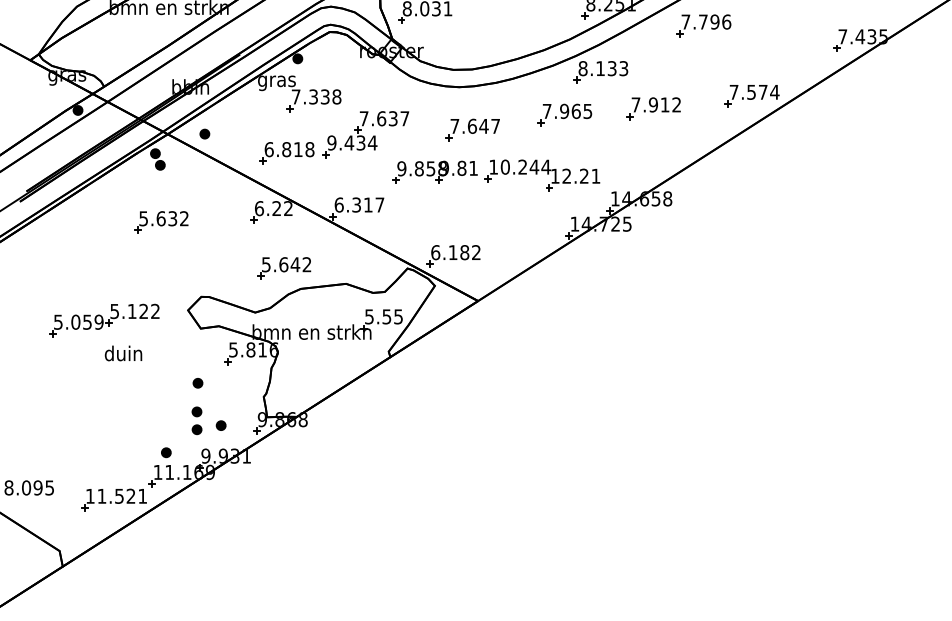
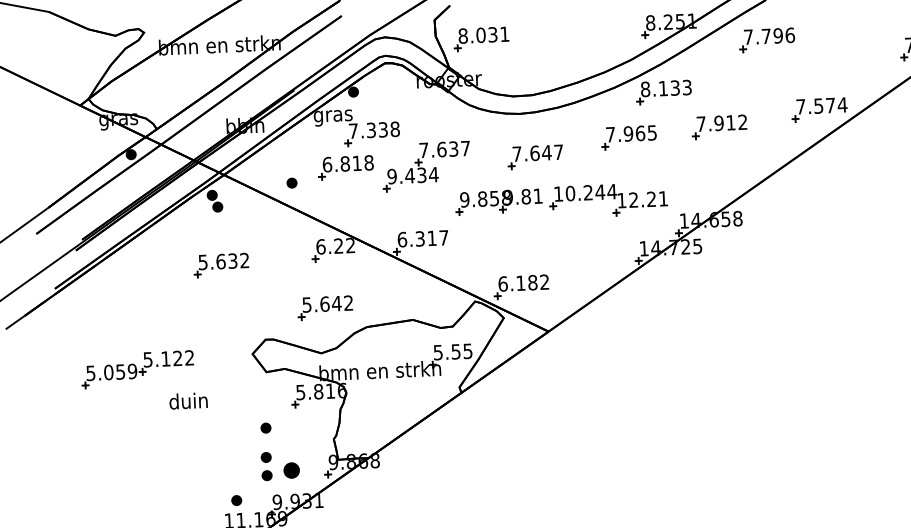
part: (204, 133) -> (291, 182), moved
part: (286, 153) -> (345, 167), moved
part: (284, 268) -> (325, 308), moved
part: (104, 320) -> (137, 369), moved
part: (220, 425) -> (290, 470), size x1.6

